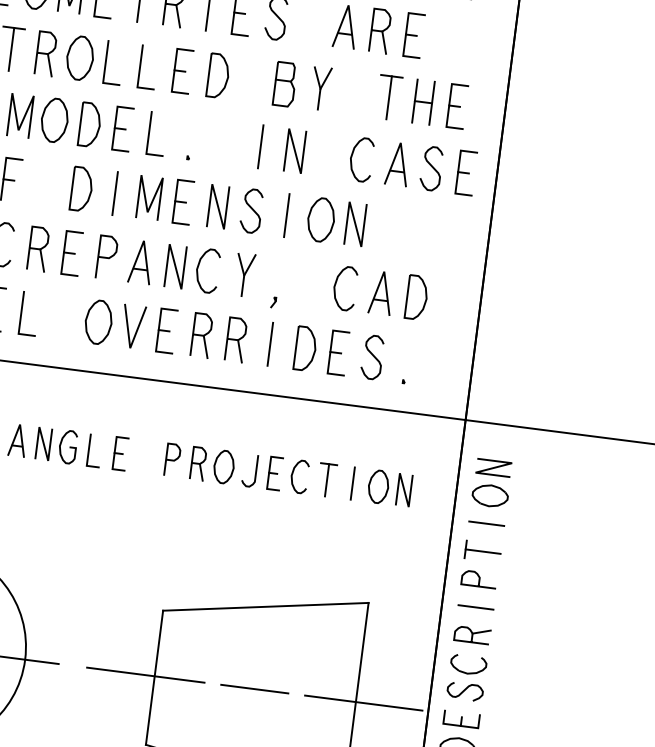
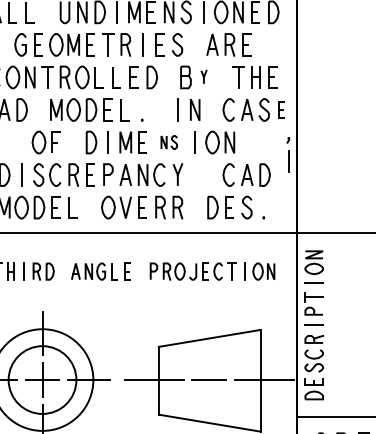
part: (319, 87) -> (203, 76), size x0.6
part: (465, 172) -> (281, 109), size x0.7
part: (235, 209) -> (169, 142), size x0.6
part: (270, 330) -> (288, 154), moved

